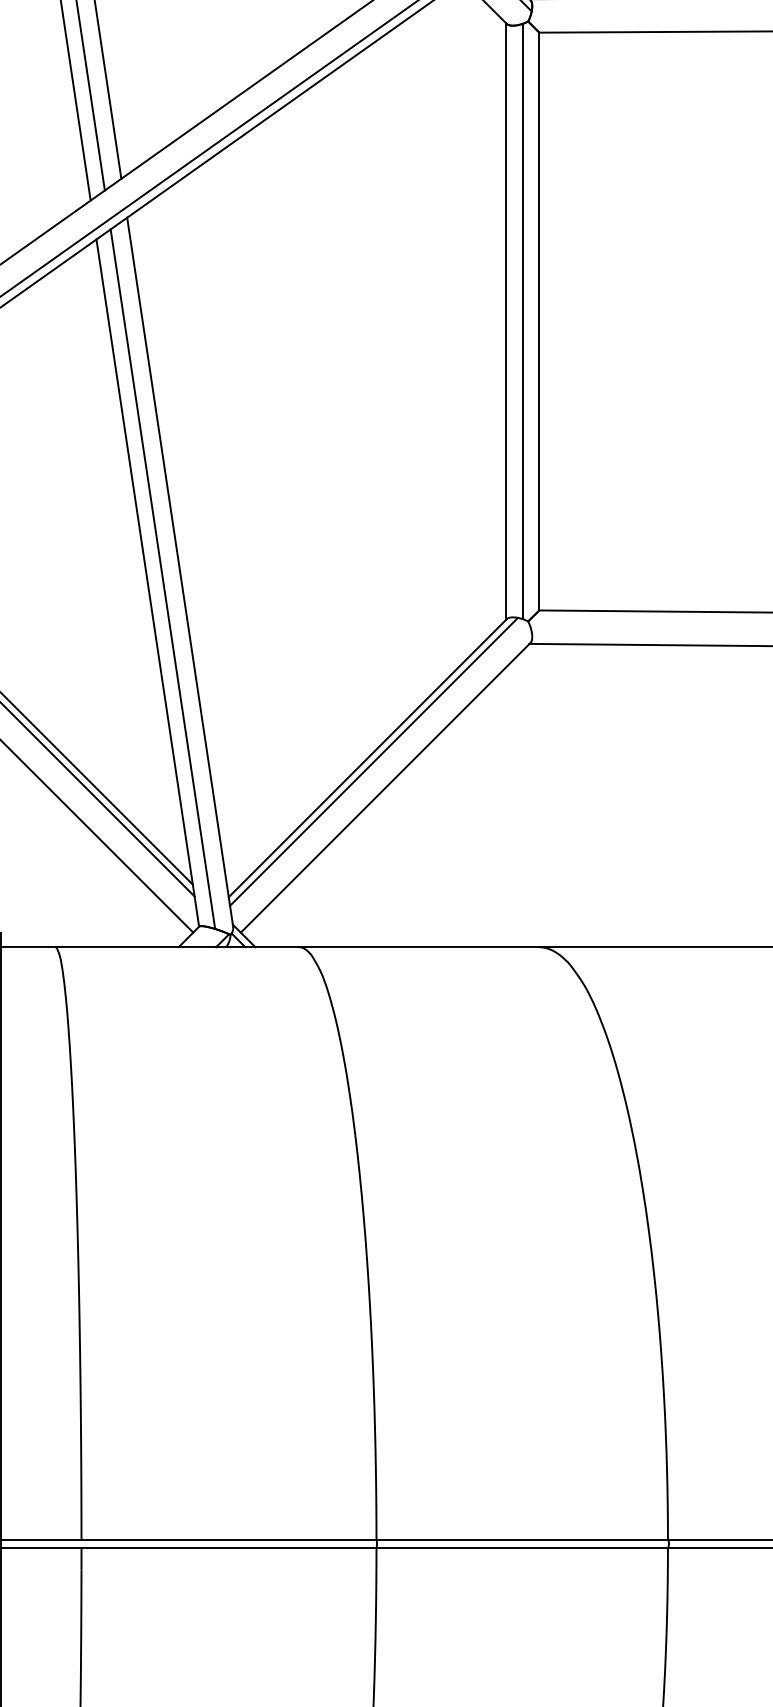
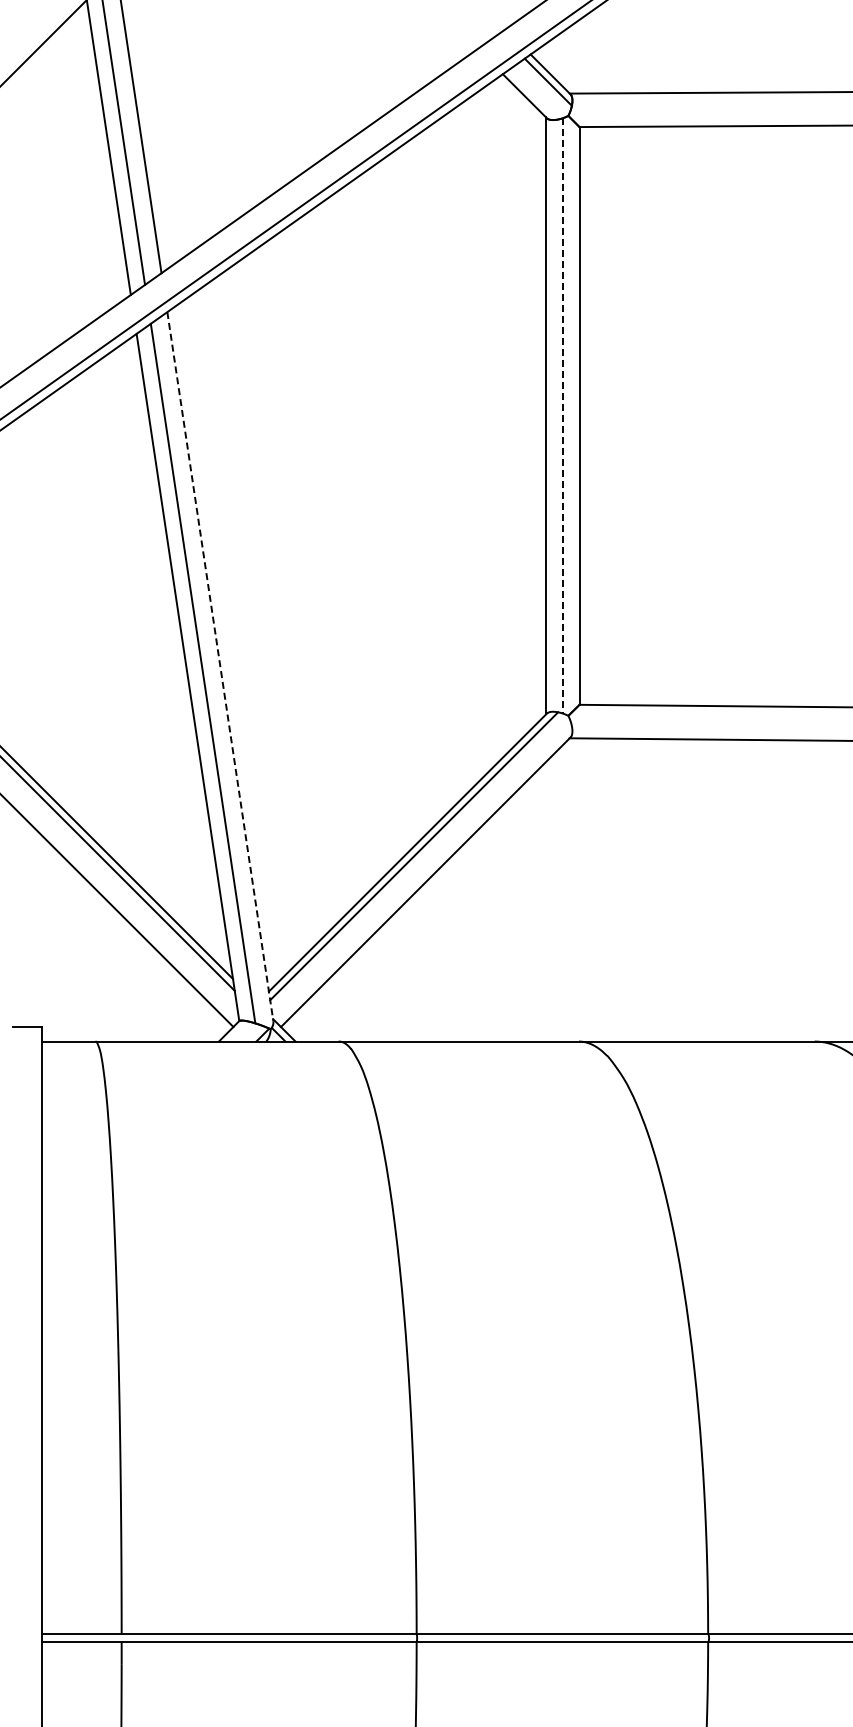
line: (522, 321) -> (562, 415), solid -> dashed
line: (180, 572) -> (220, 666), solid -> dashed

